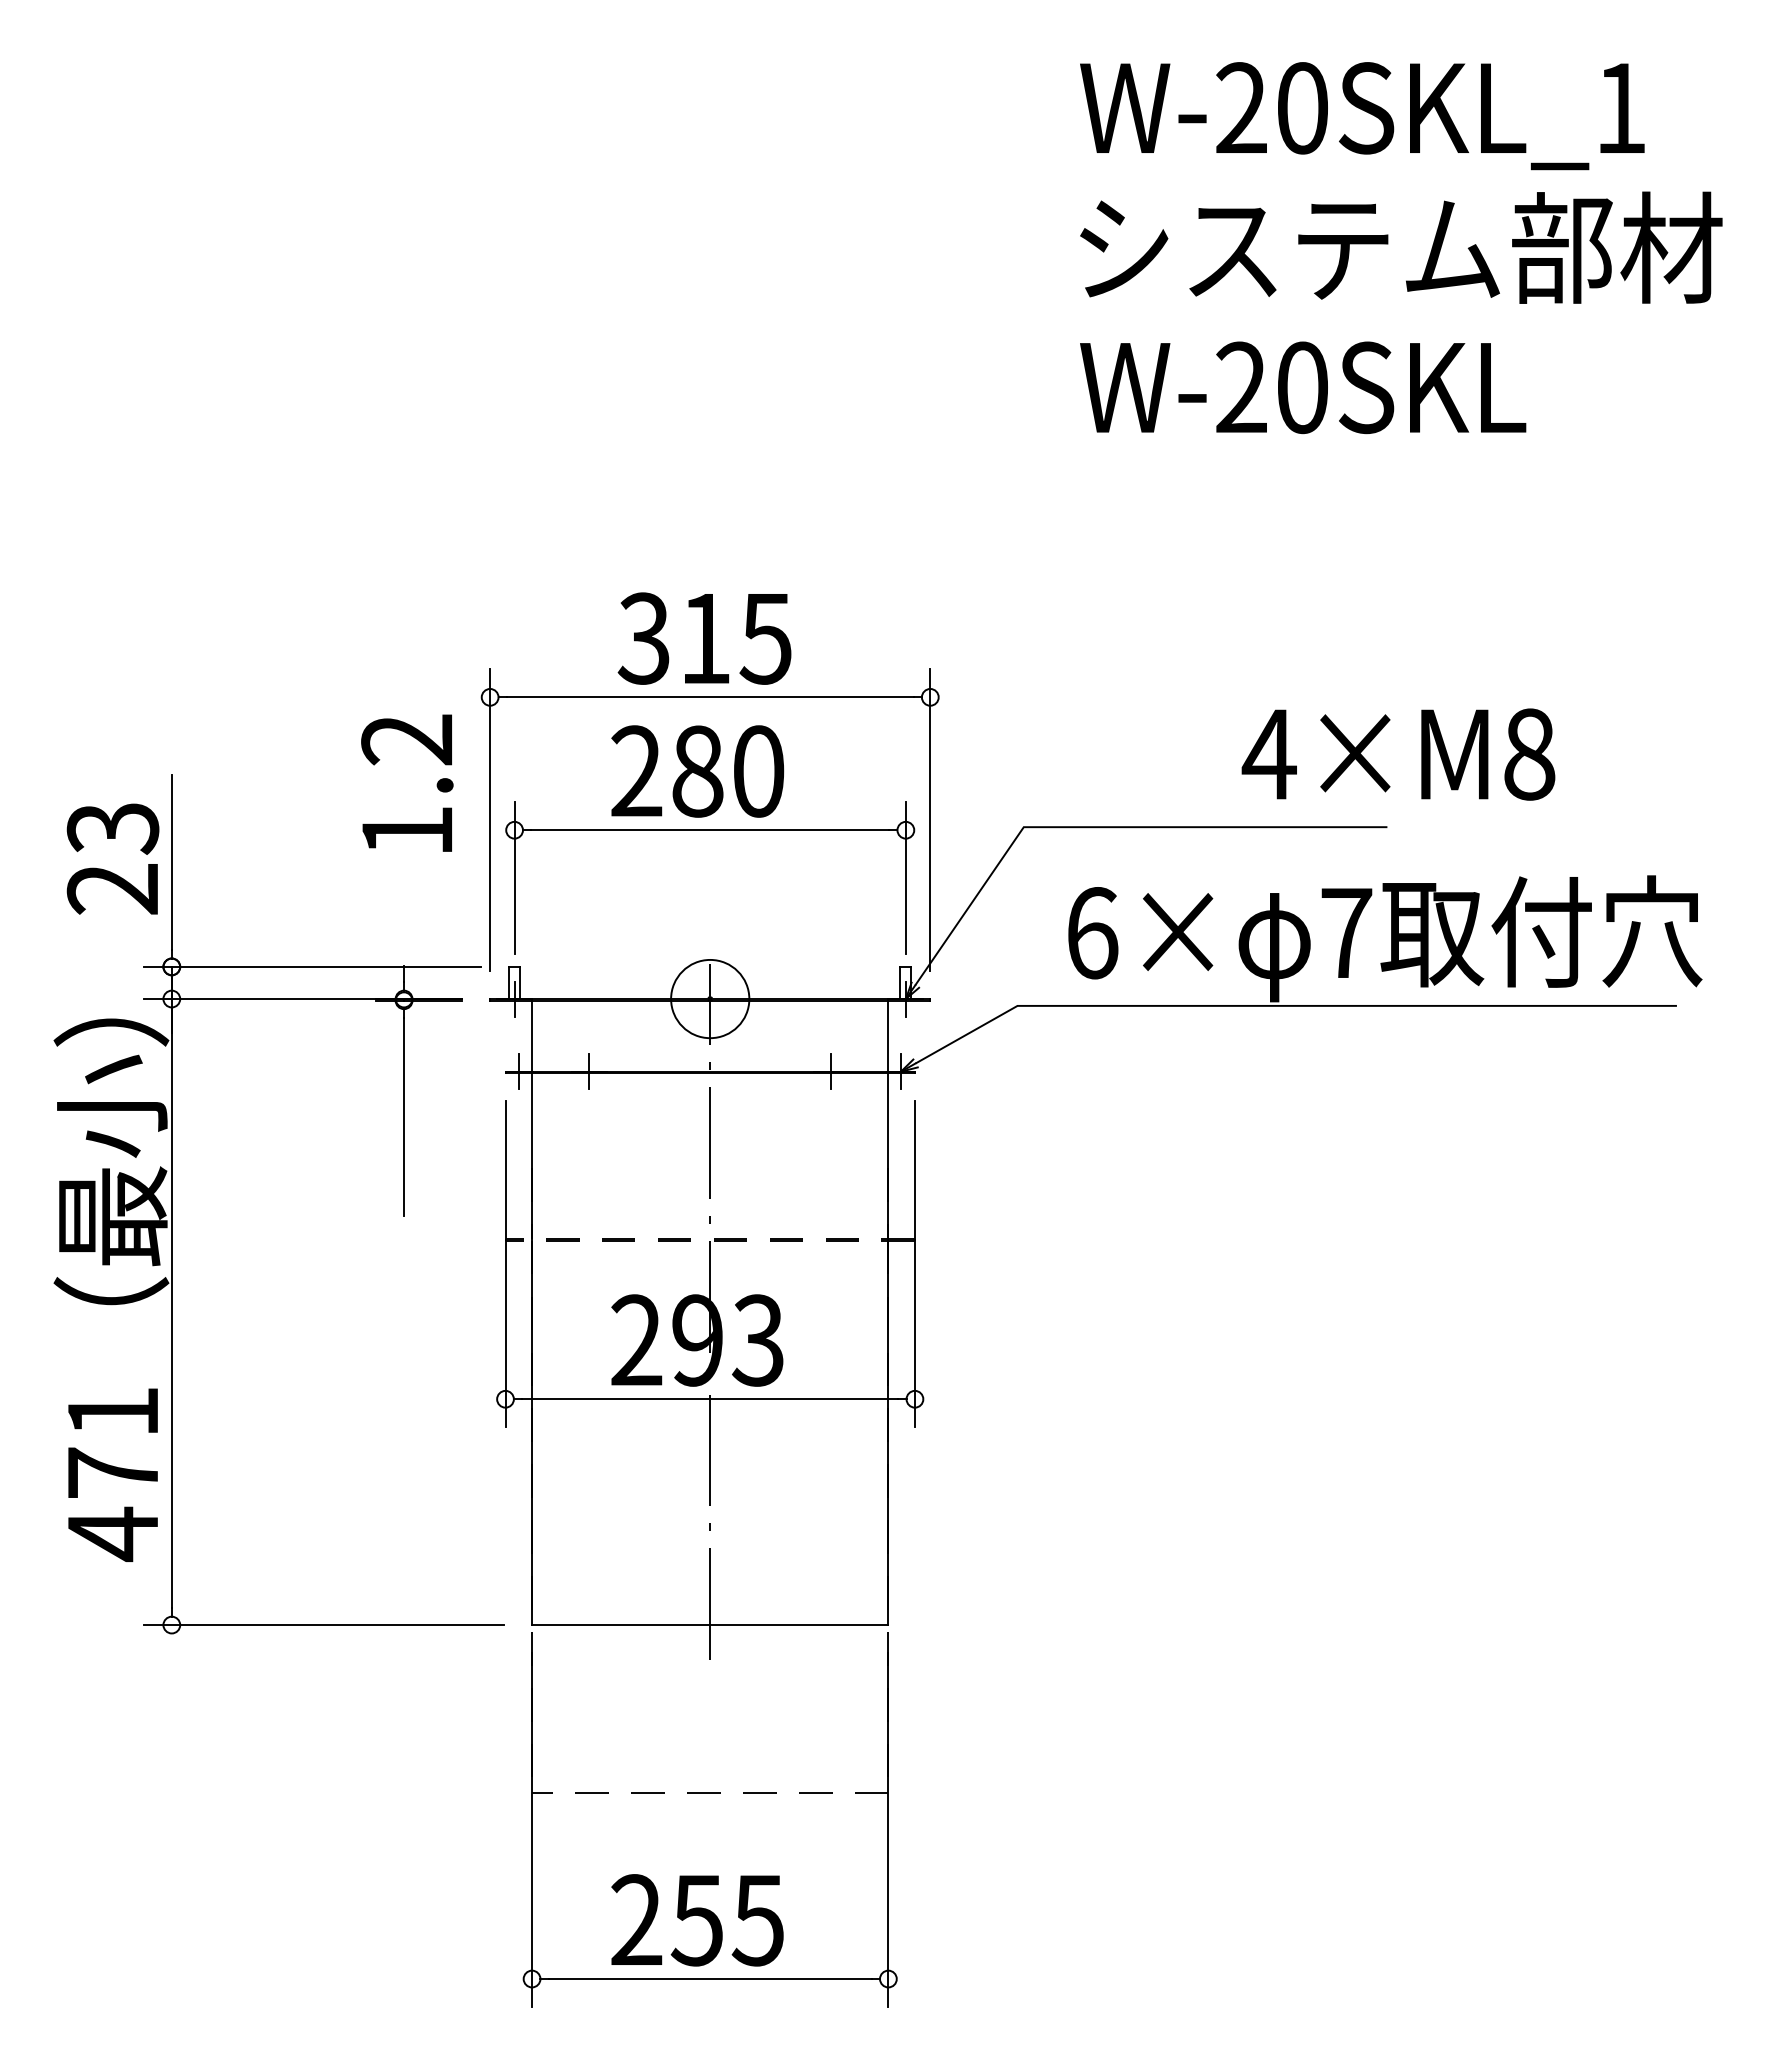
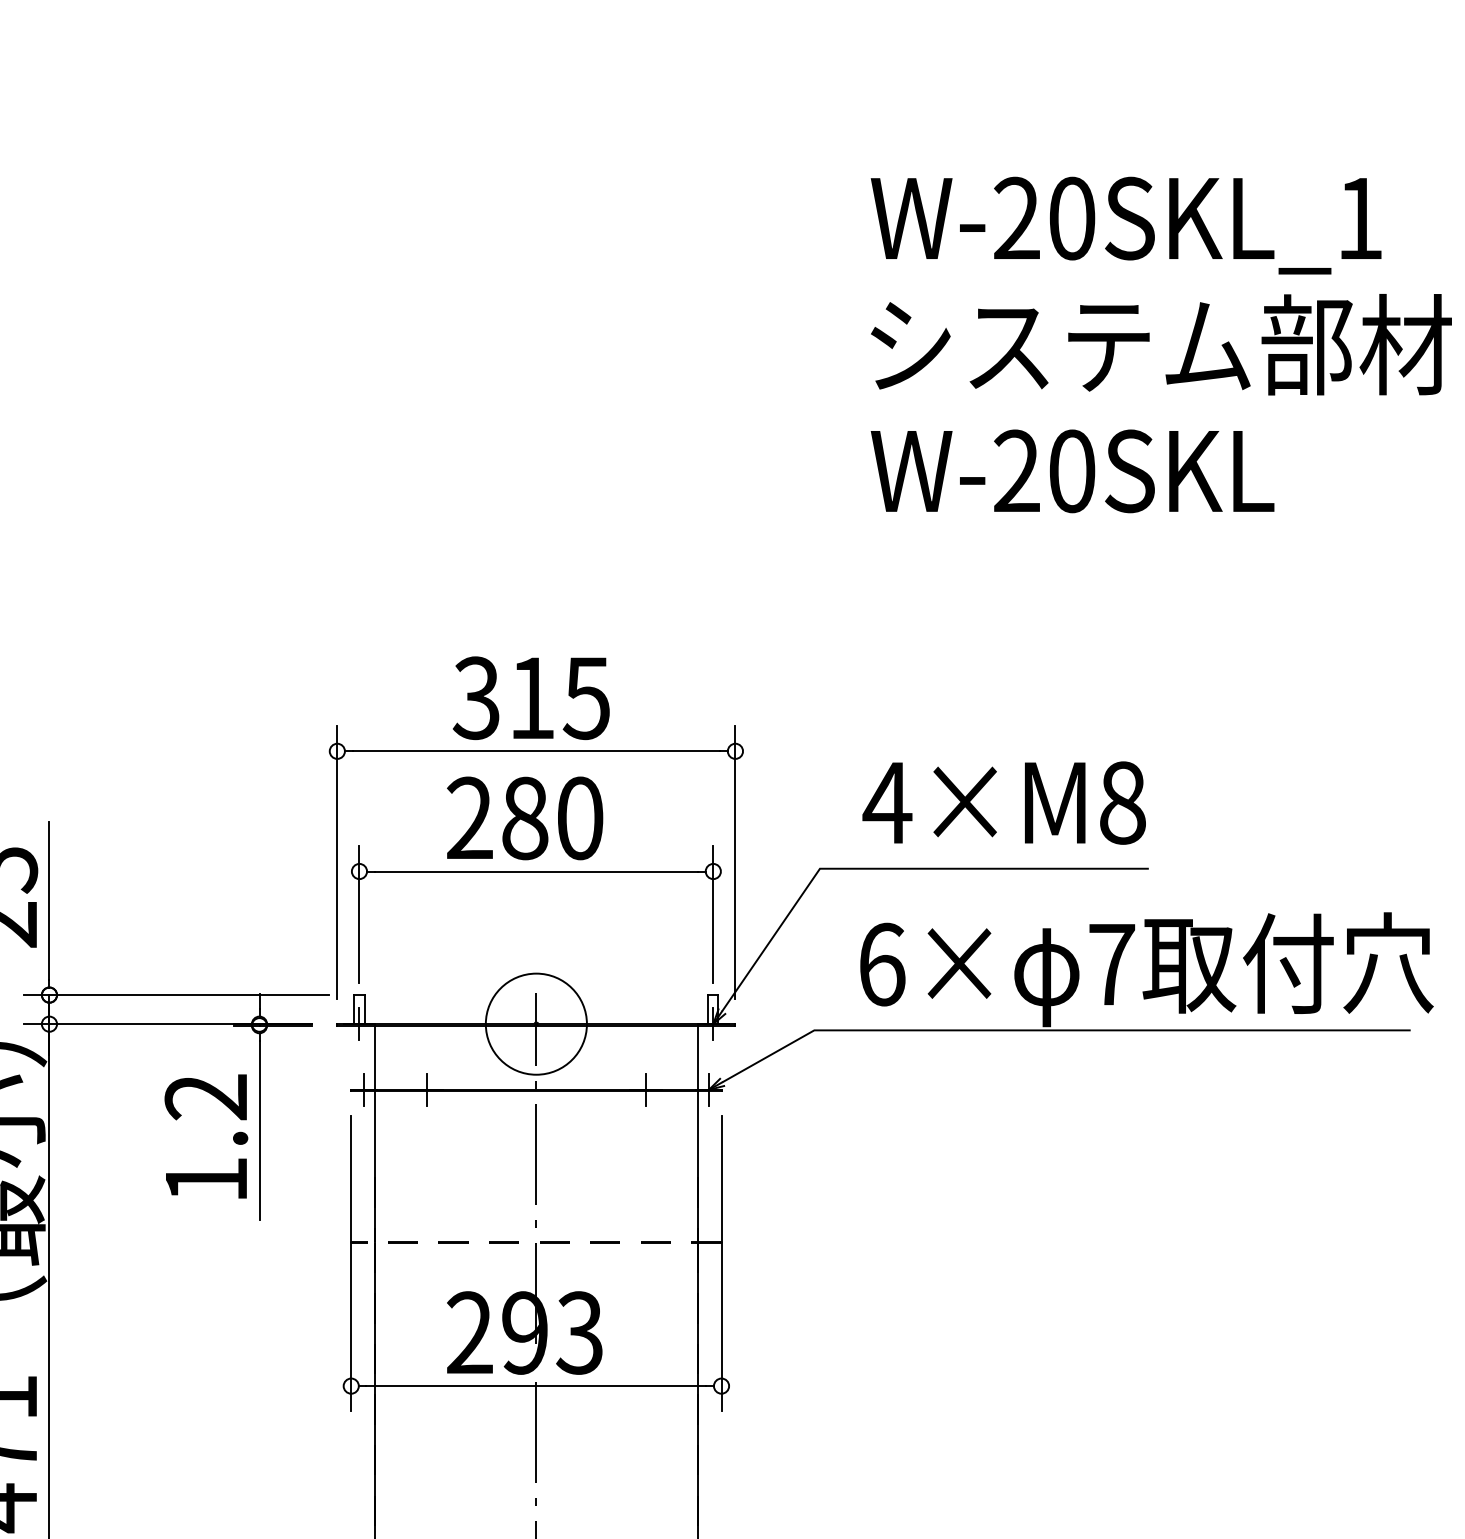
text: (1398, 754) -> (1004, 803), moved
text: (407, 782) -> (206, 1135), moved
circle: (710, 998) -> (536, 1023), size x1.43

